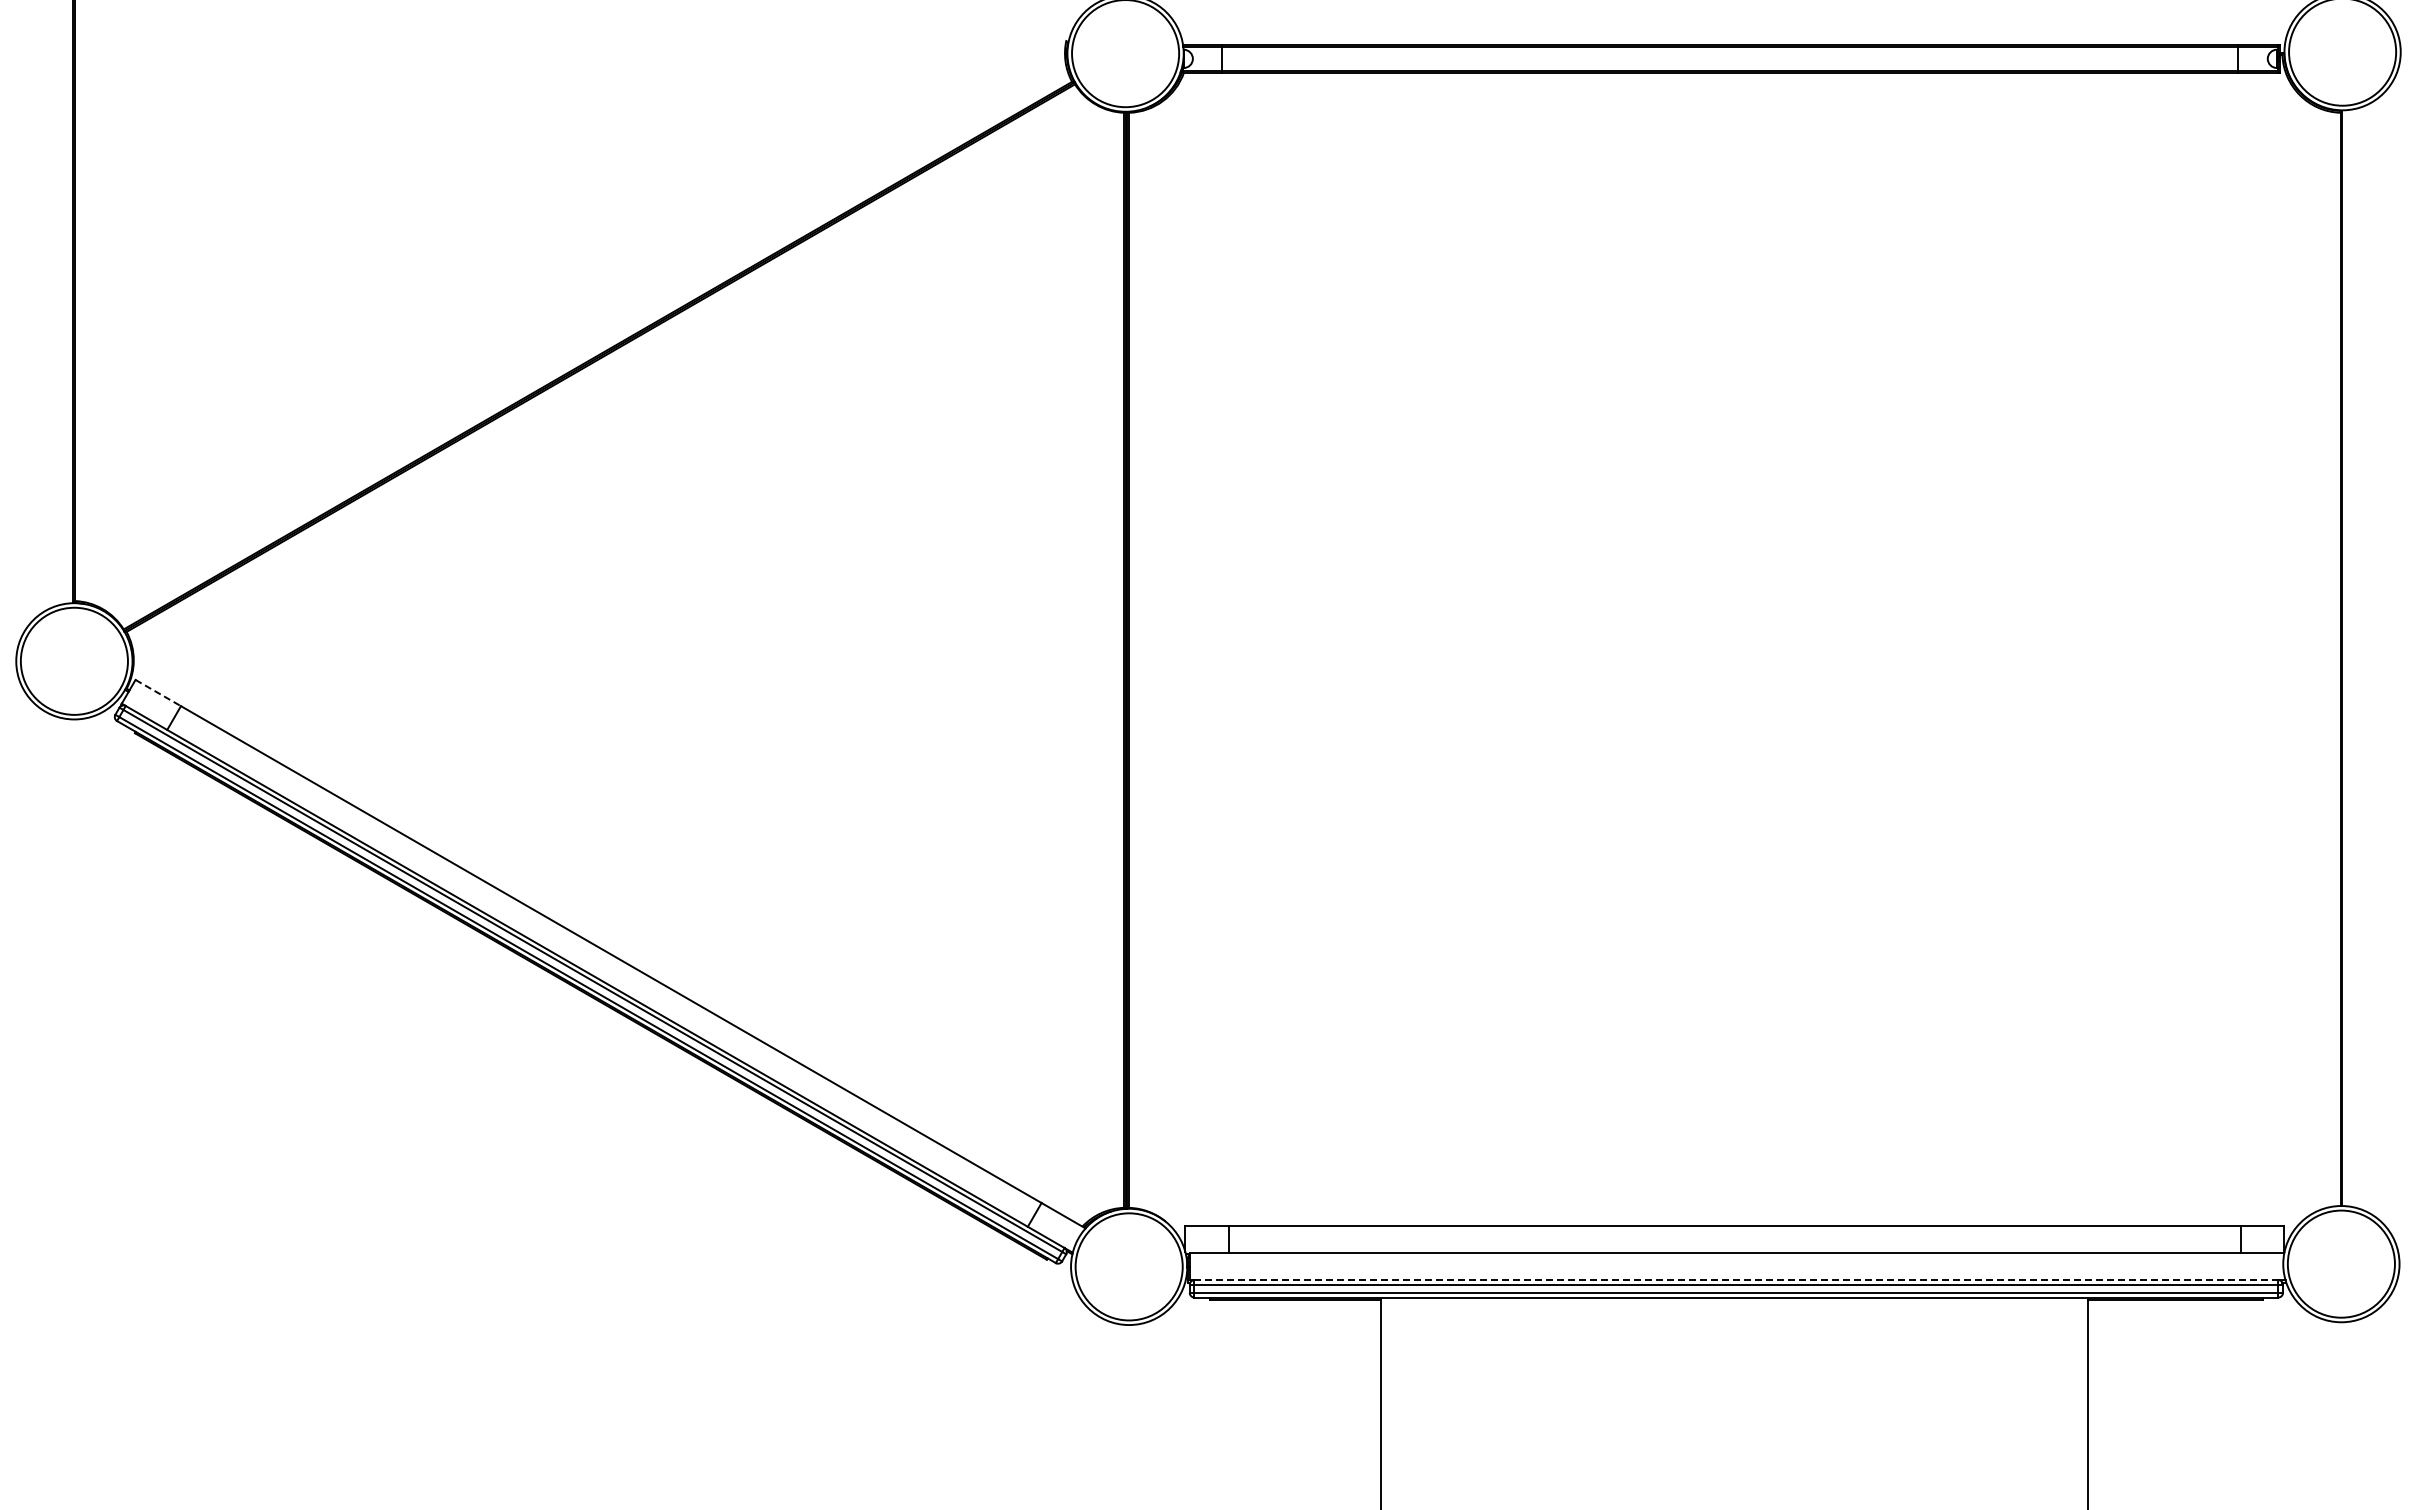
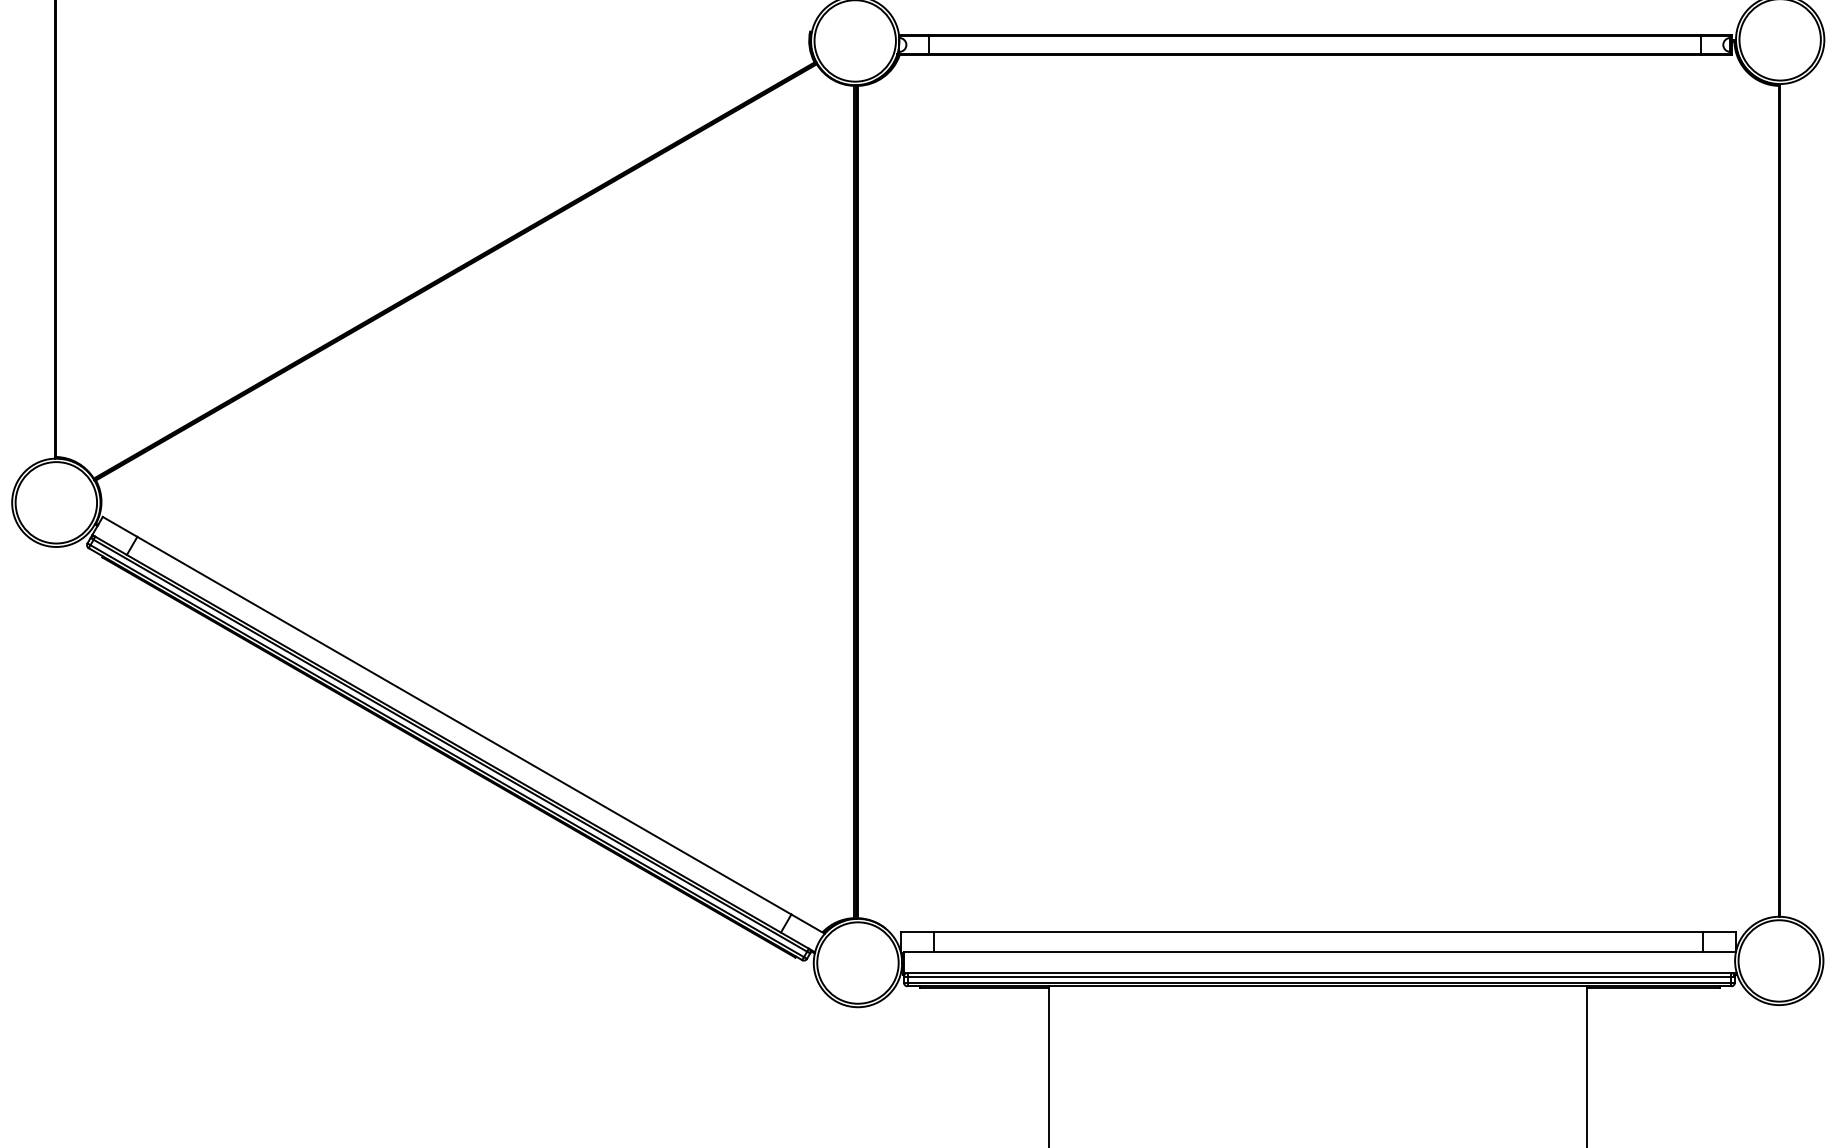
line: (158, 693) -> (120, 527), dashed -> solid
line: (1736, 1280) -> (1319, 973), dashed -> solid

